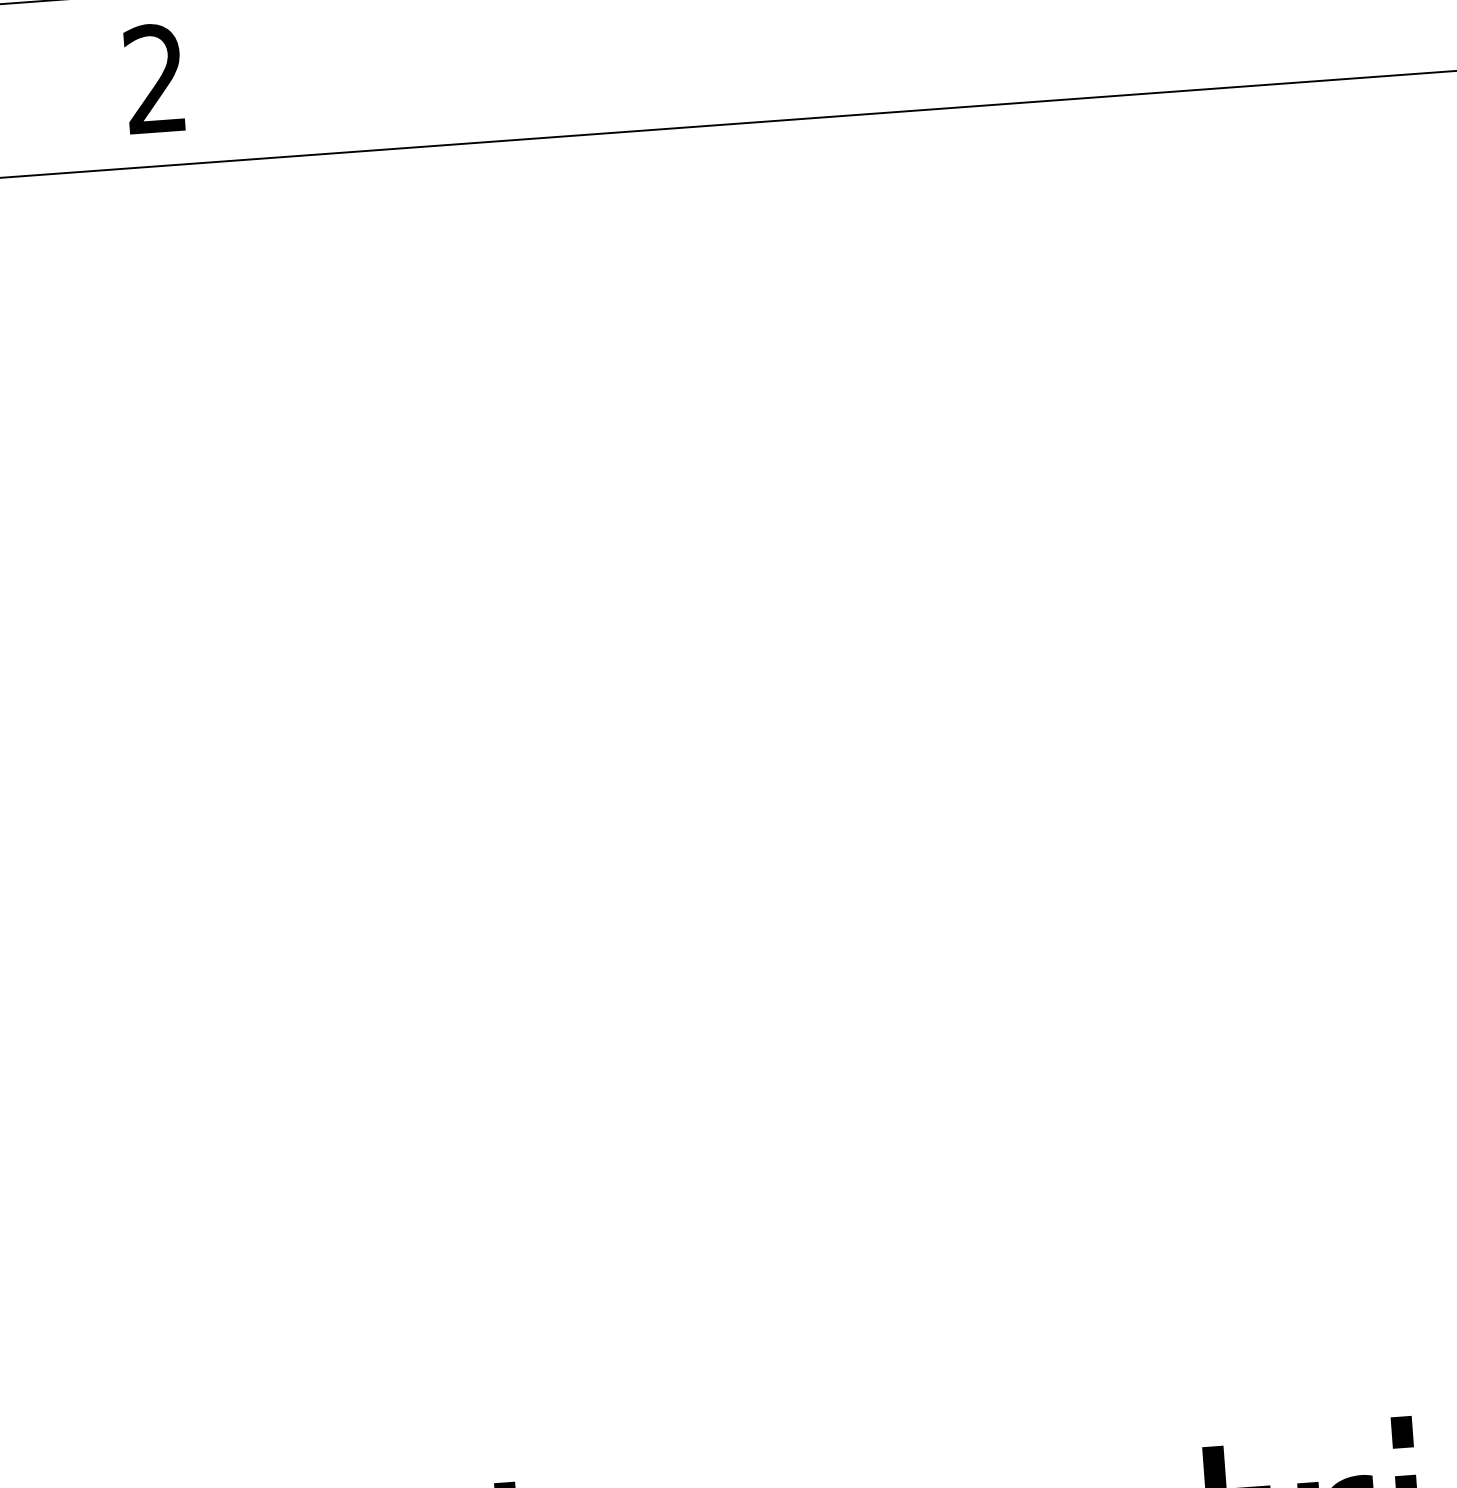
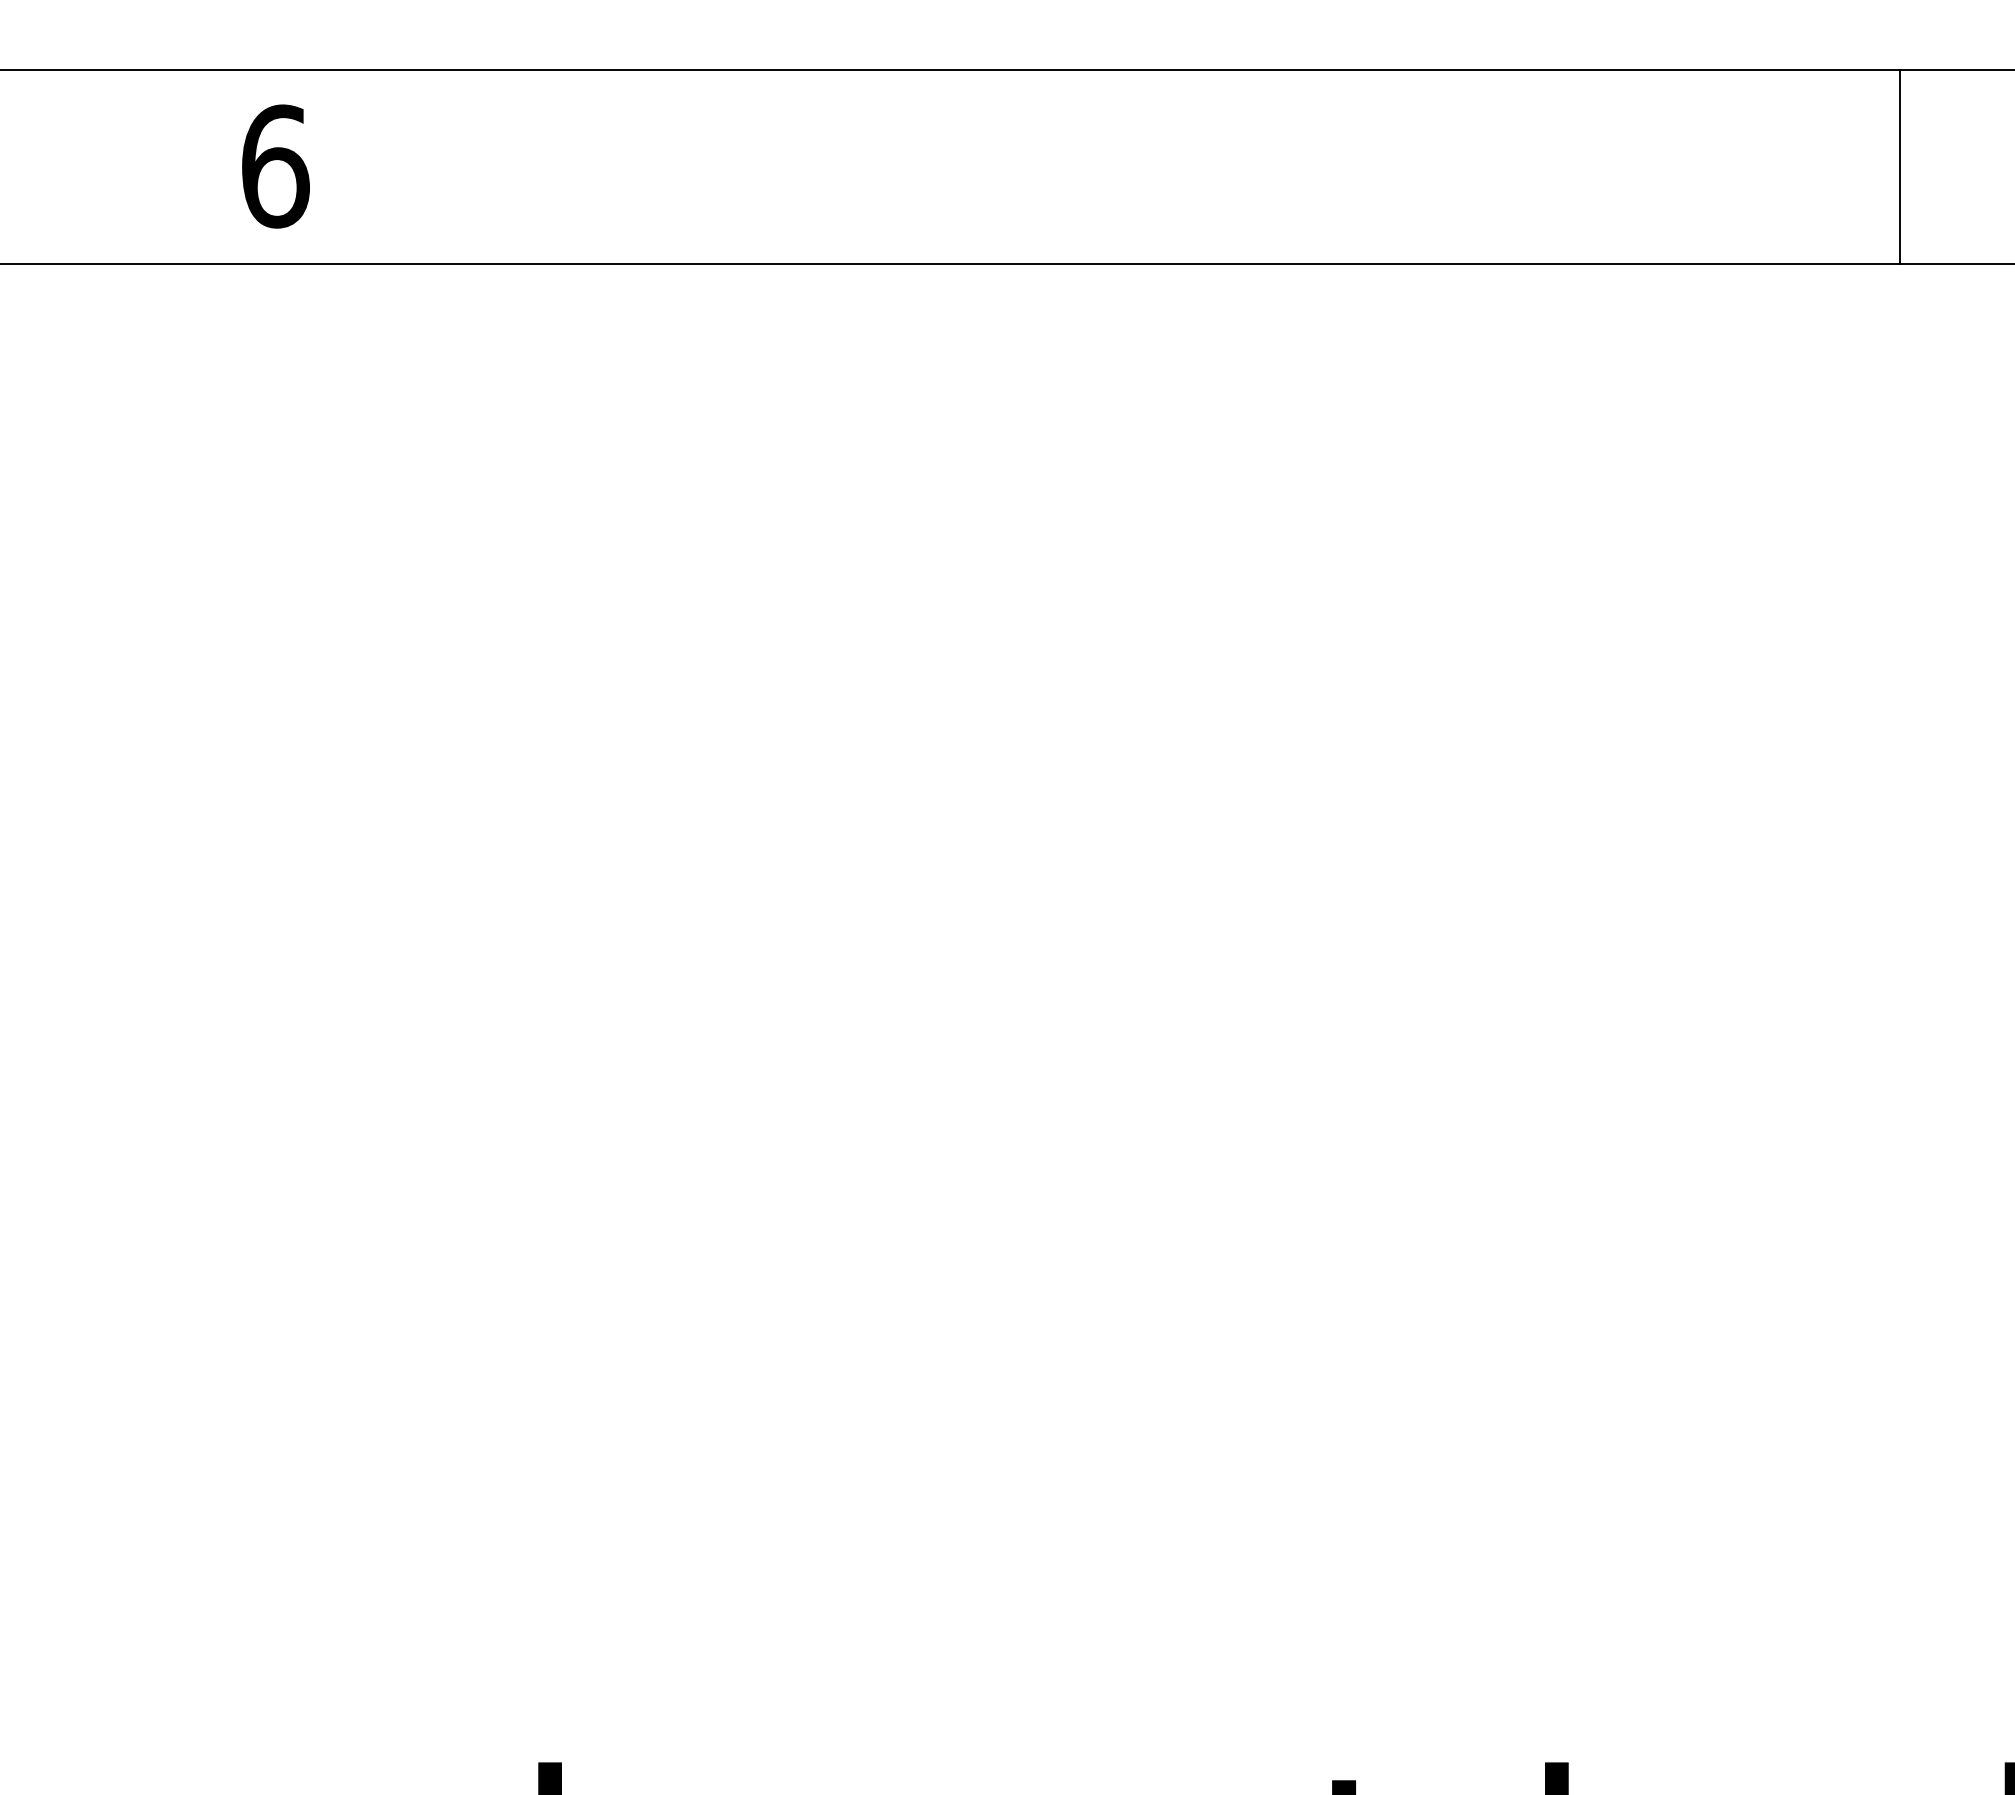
text: (155, 79) -> (275, 166), 2 -> 6

